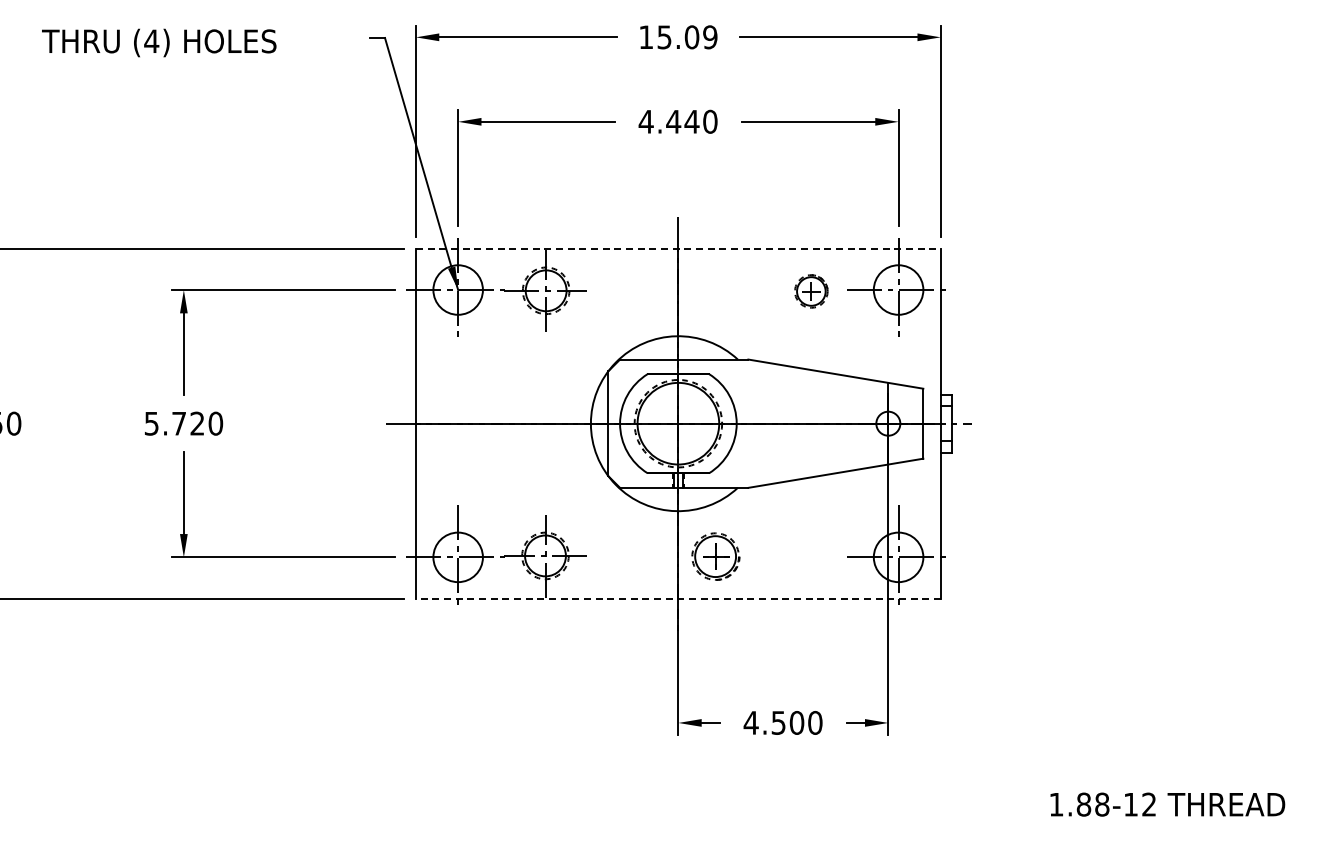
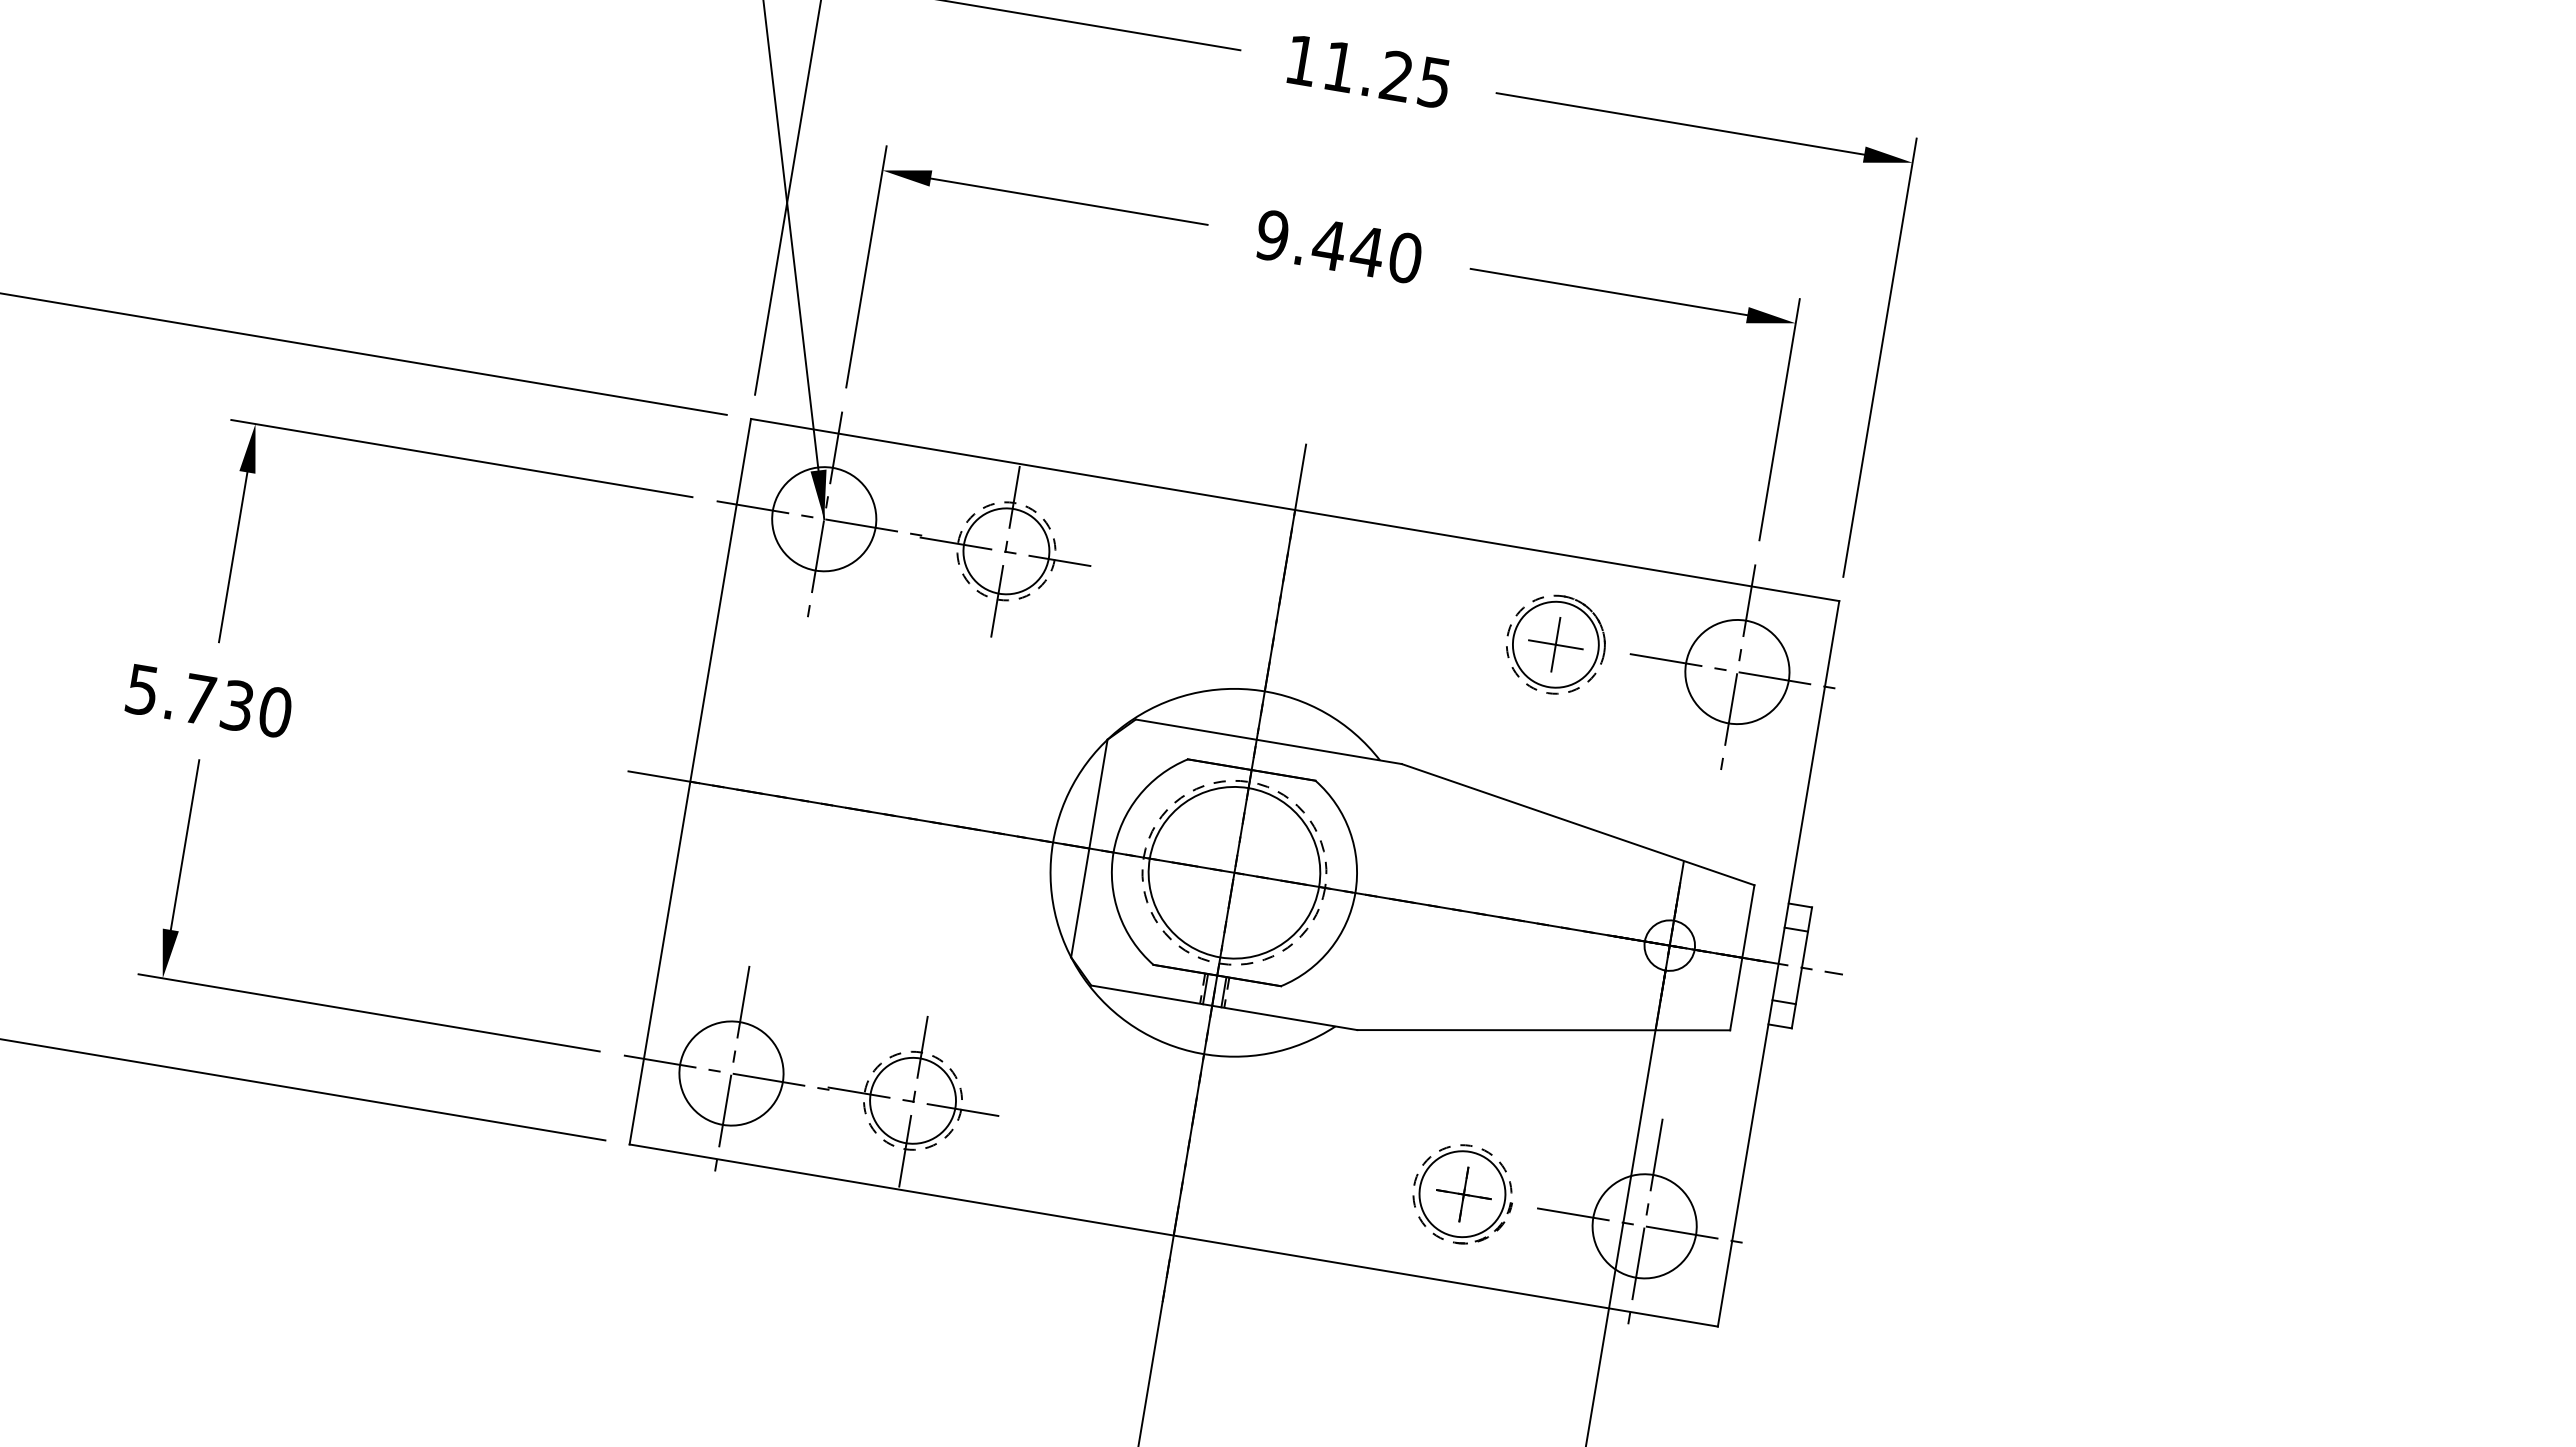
text: (687, 37) -> (1387, 75), 15.09 -> 11.25
text: (645, 121) -> (1271, 234), 4.440 -> 9.440
line: (678, 248) -> (1295, 509), dashed -> solid
part: (811, 291) -> (1556, 644), size x1.43
text: (197, 423) -> (237, 705), 5.720 -> 5.730
part: (715, 556) -> (1462, 1193), moved
line: (677, 598) -> (1171, 1234), dashed -> solid

